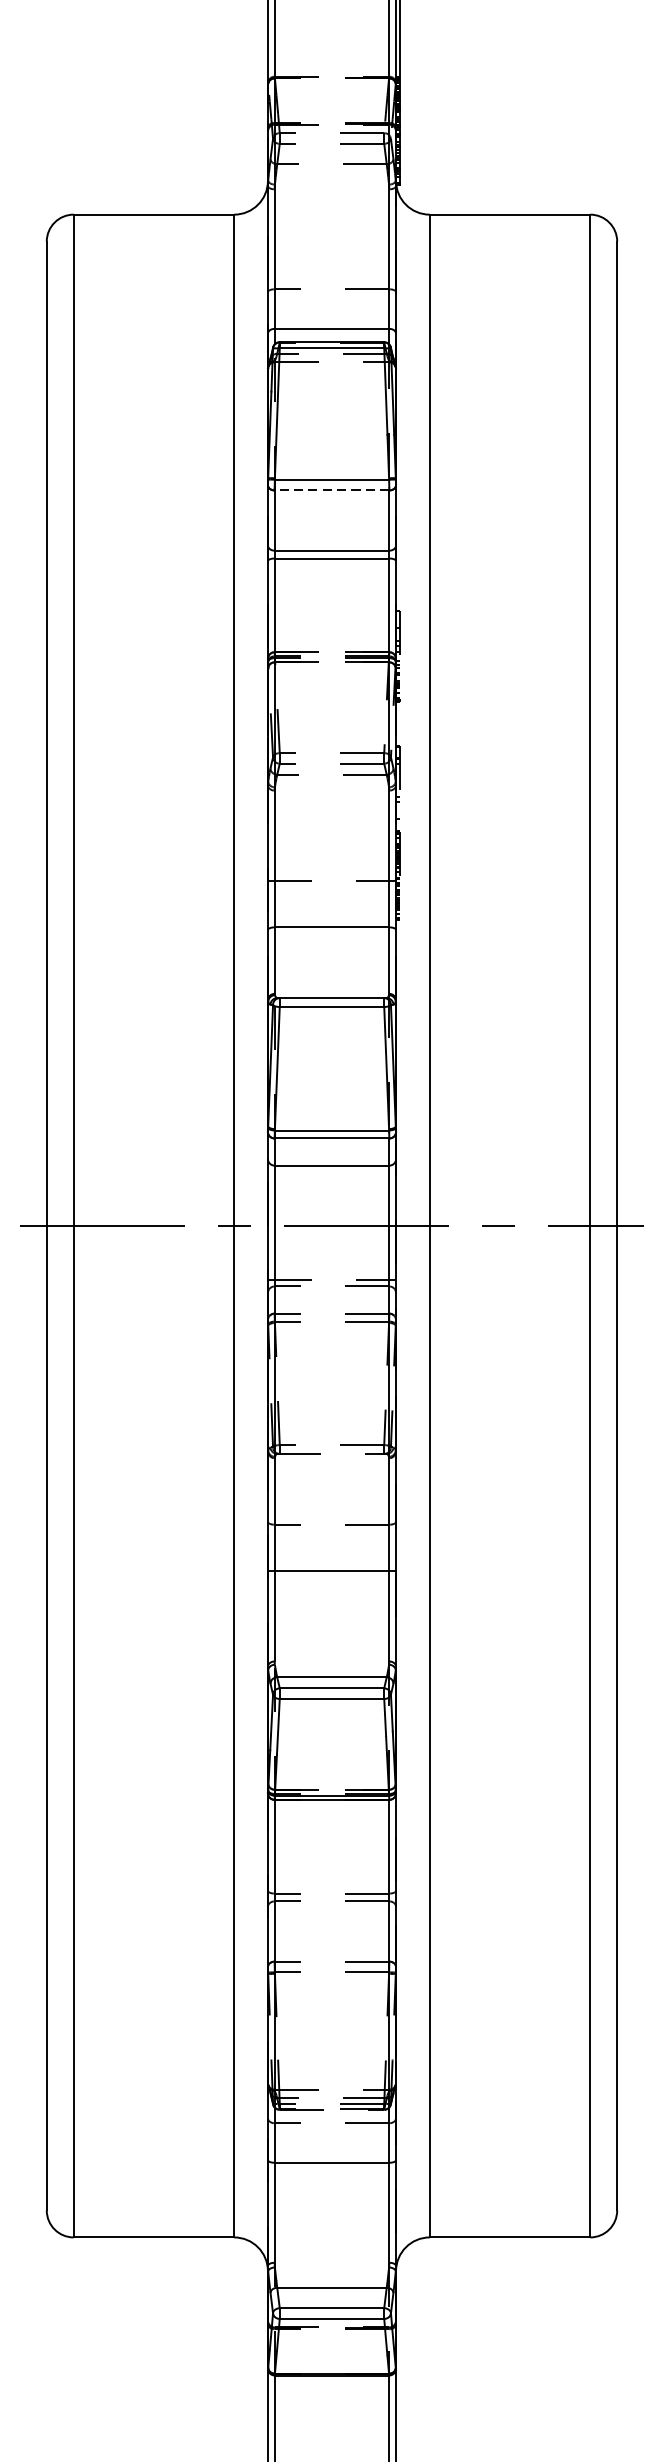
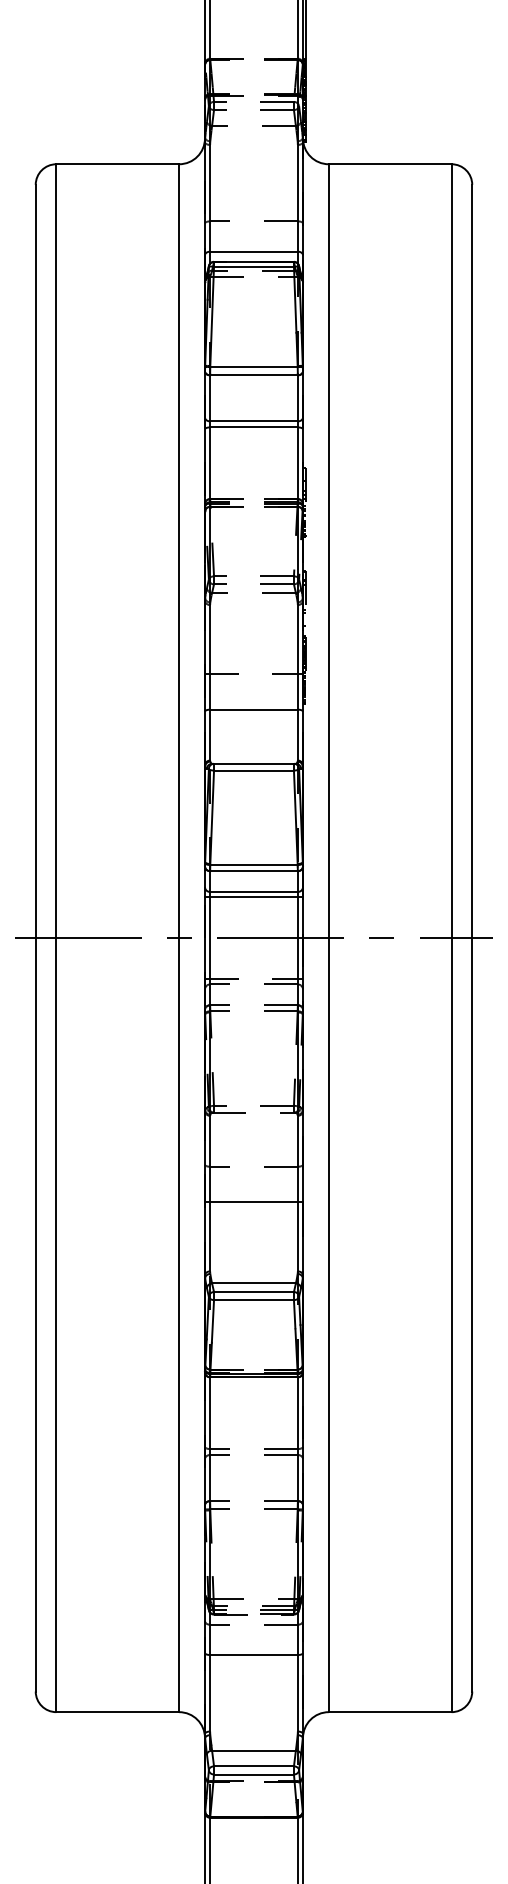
line: (331, 490) -> (253, 375), dashed -> solid
line: (331, 1171) -> (253, 896), added

